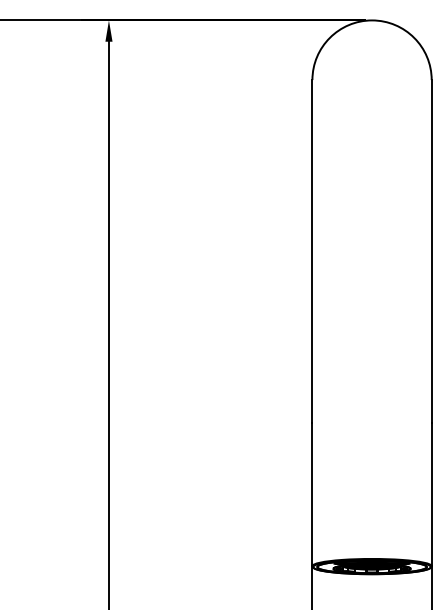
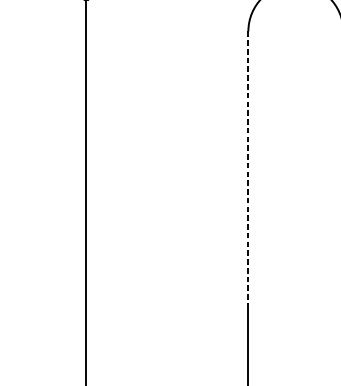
line: (312, 251) -> (248, 167), solid -> dashed

